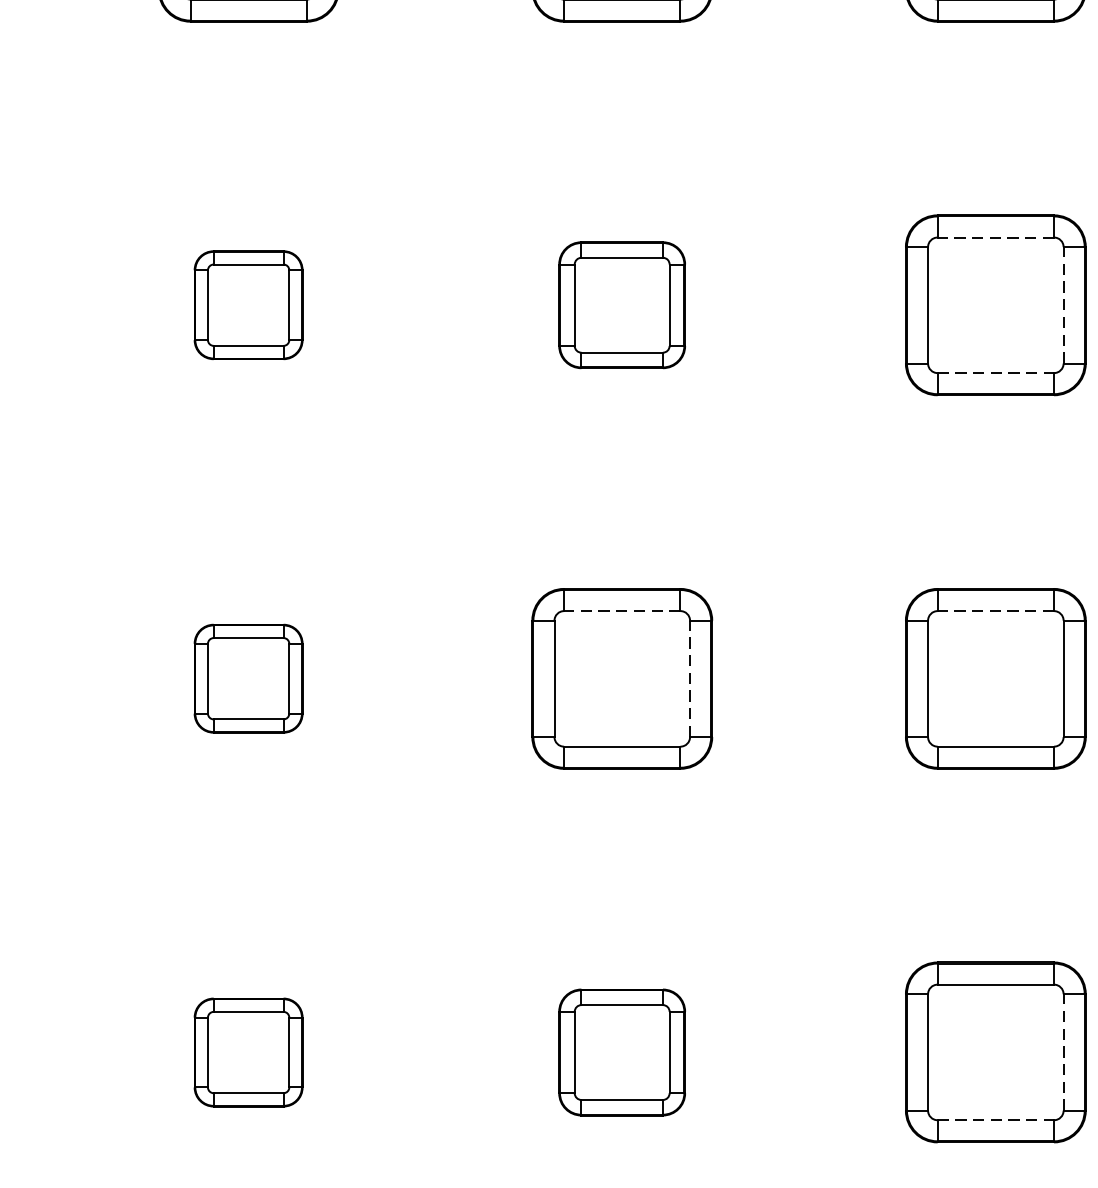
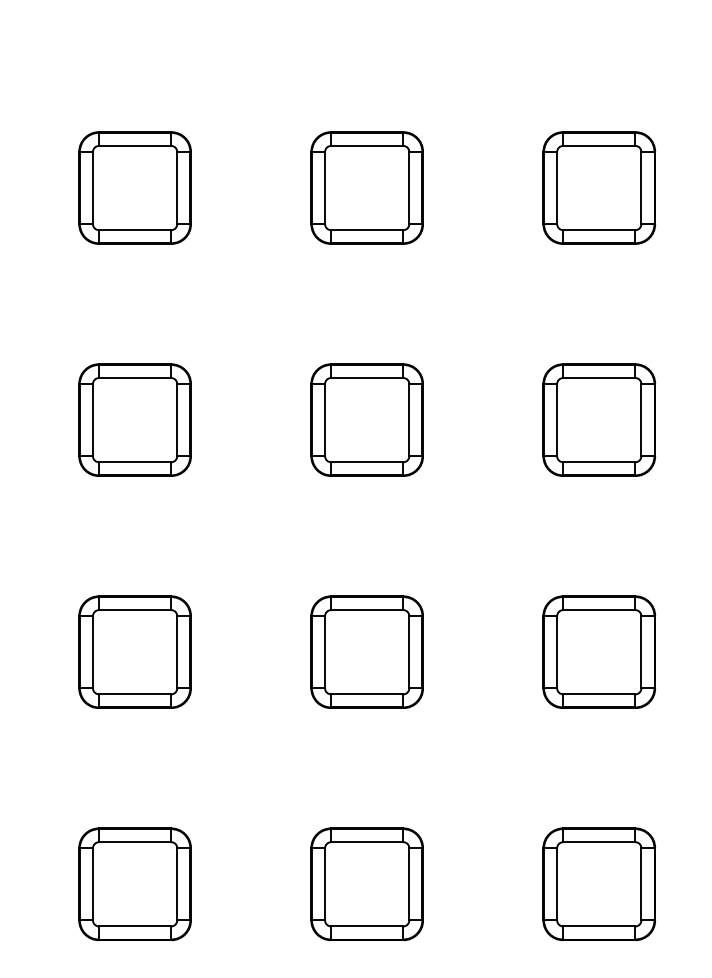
line: (994, 238) -> (598, 378), dashed -> solid
part: (247, 304) -> (134, 419), size x1.67
part: (621, 304) -> (366, 419), size x1.43
line: (1063, 304) -> (641, 419), dashed -> solid
line: (996, 373) -> (599, 462), dashed -> solid
line: (621, 611) -> (366, 610), dashed -> solid
line: (994, 611) -> (598, 610), dashed -> solid
part: (247, 677) -> (134, 651), size x1.67
line: (690, 677) -> (409, 651), dashed -> solid
line: (1063, 1051) -> (641, 883), dashed -> solid
part: (247, 1052) -> (134, 884), size x1.67
part: (621, 1052) -> (366, 884), size x1.43
line: (996, 1120) -> (599, 926), dashed -> solid

